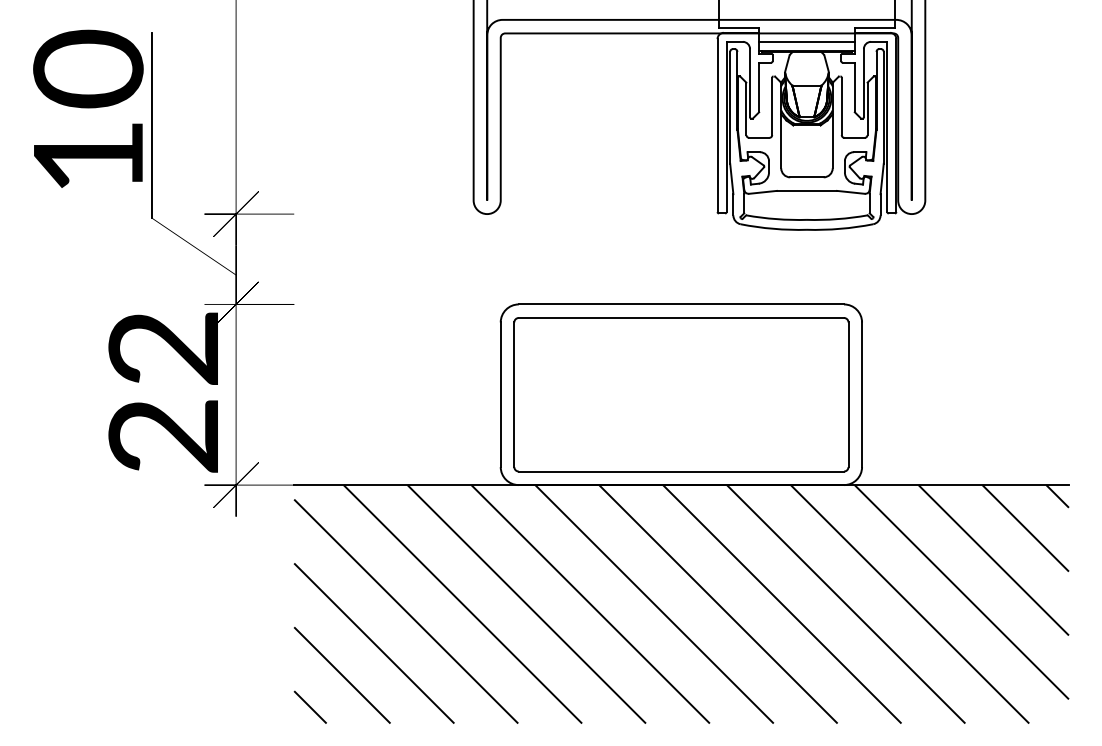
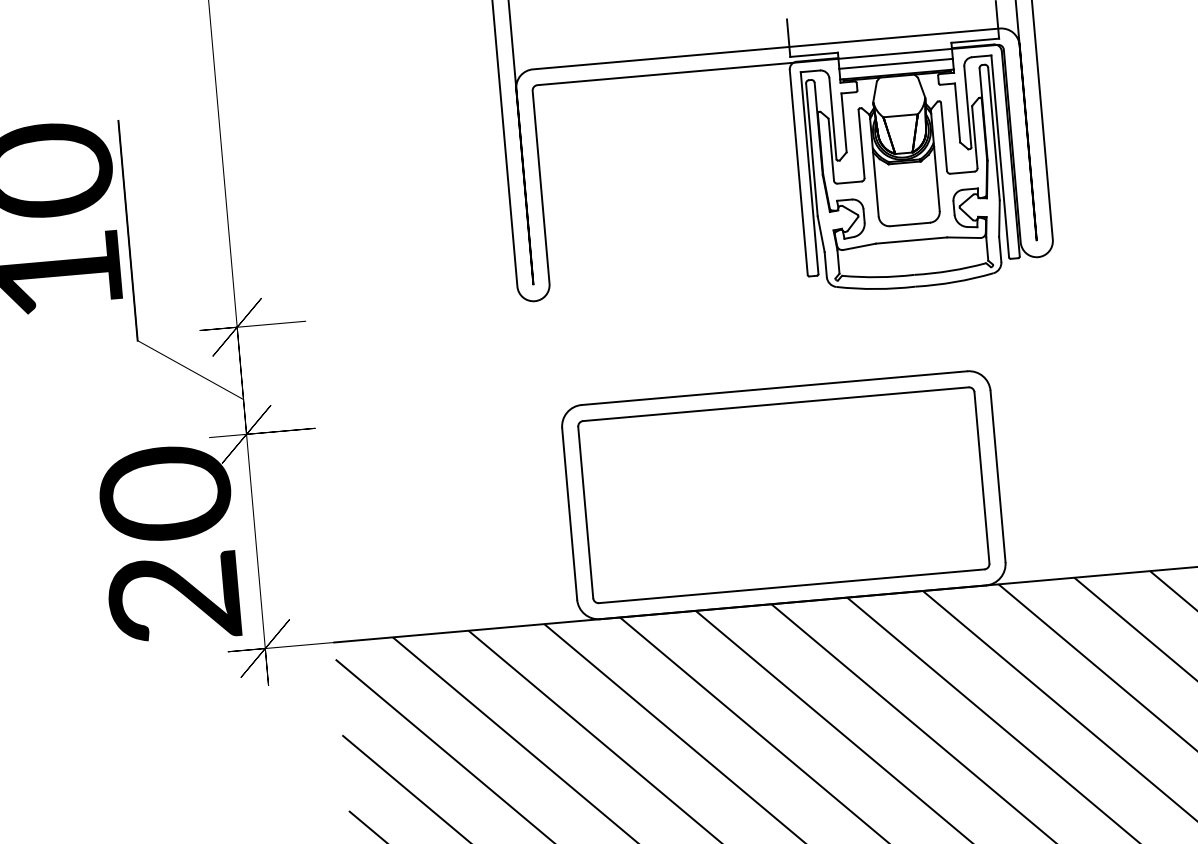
text: (163, 348) -> (165, 494), 22 -> 20

